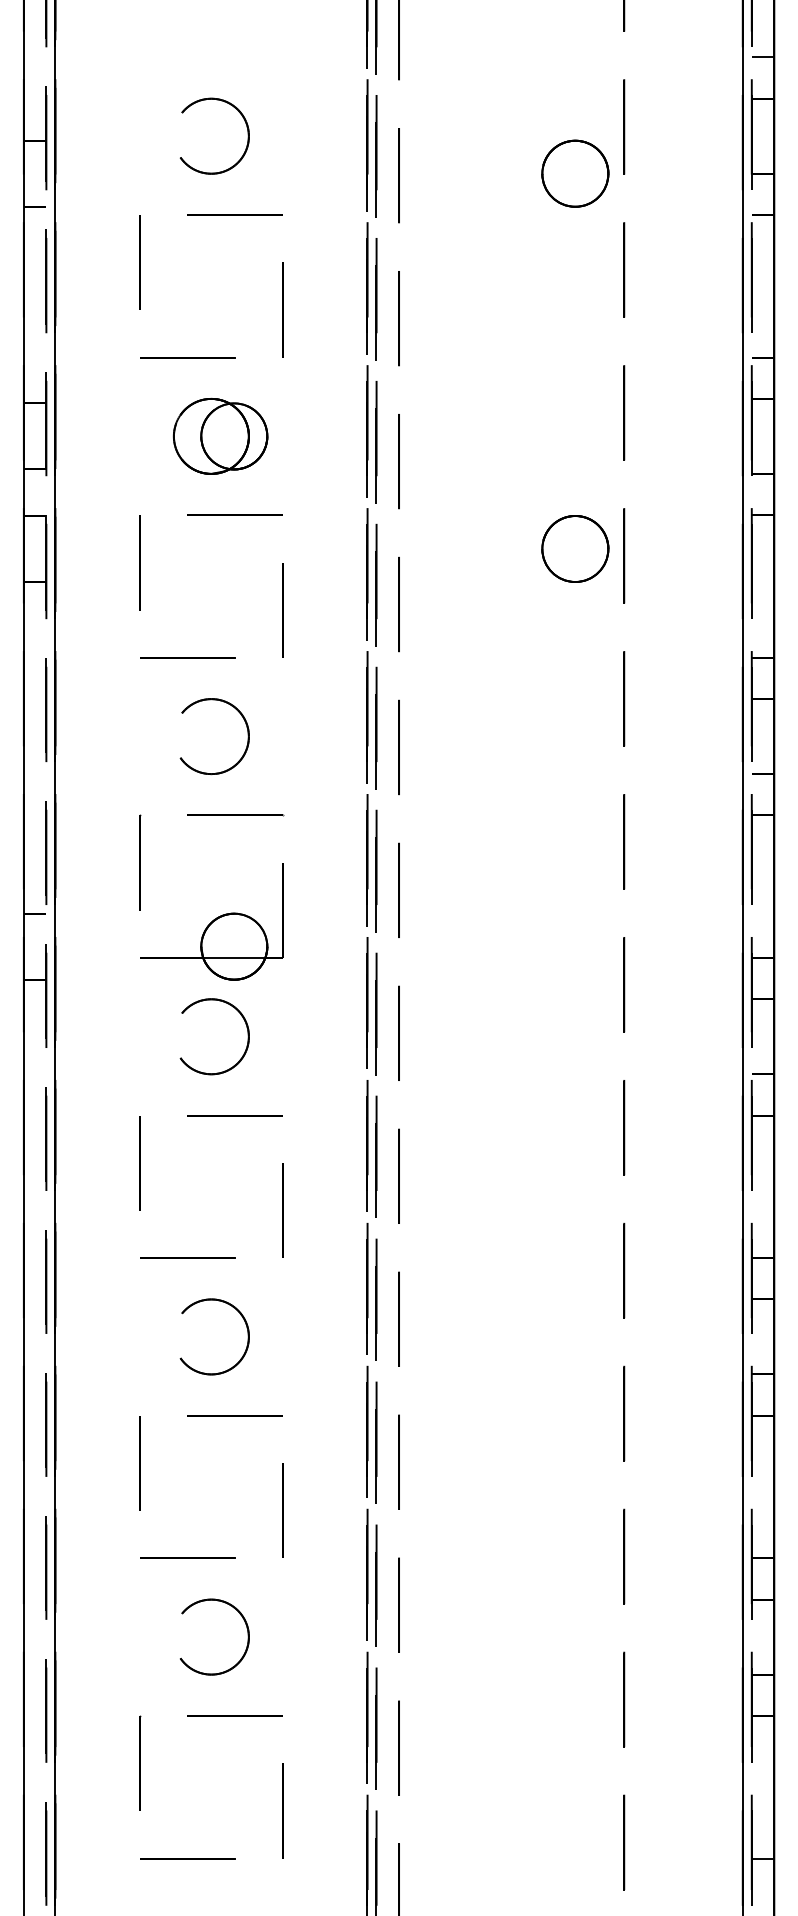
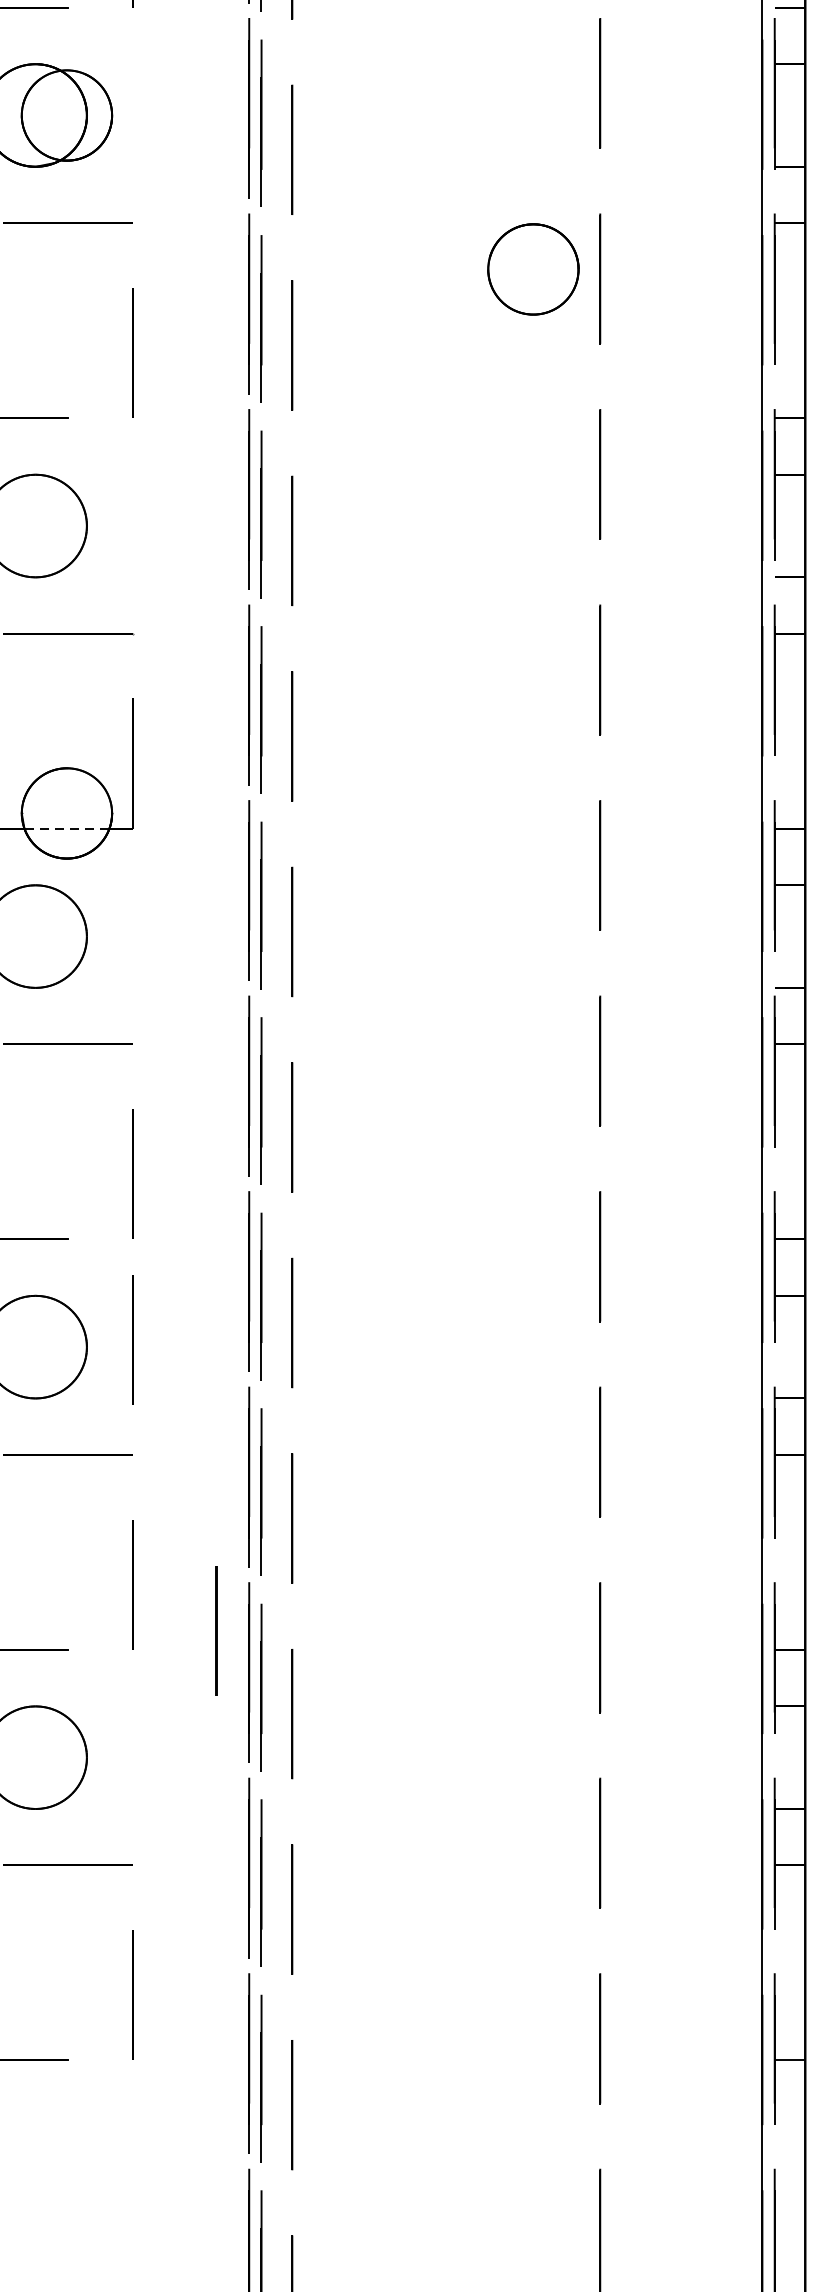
line: (234, 957) -> (67, 828), solid -> dashed
line: (282, 1331) -> (132, 1339), added
line: (343, 1544) -> (216, 1631), added

